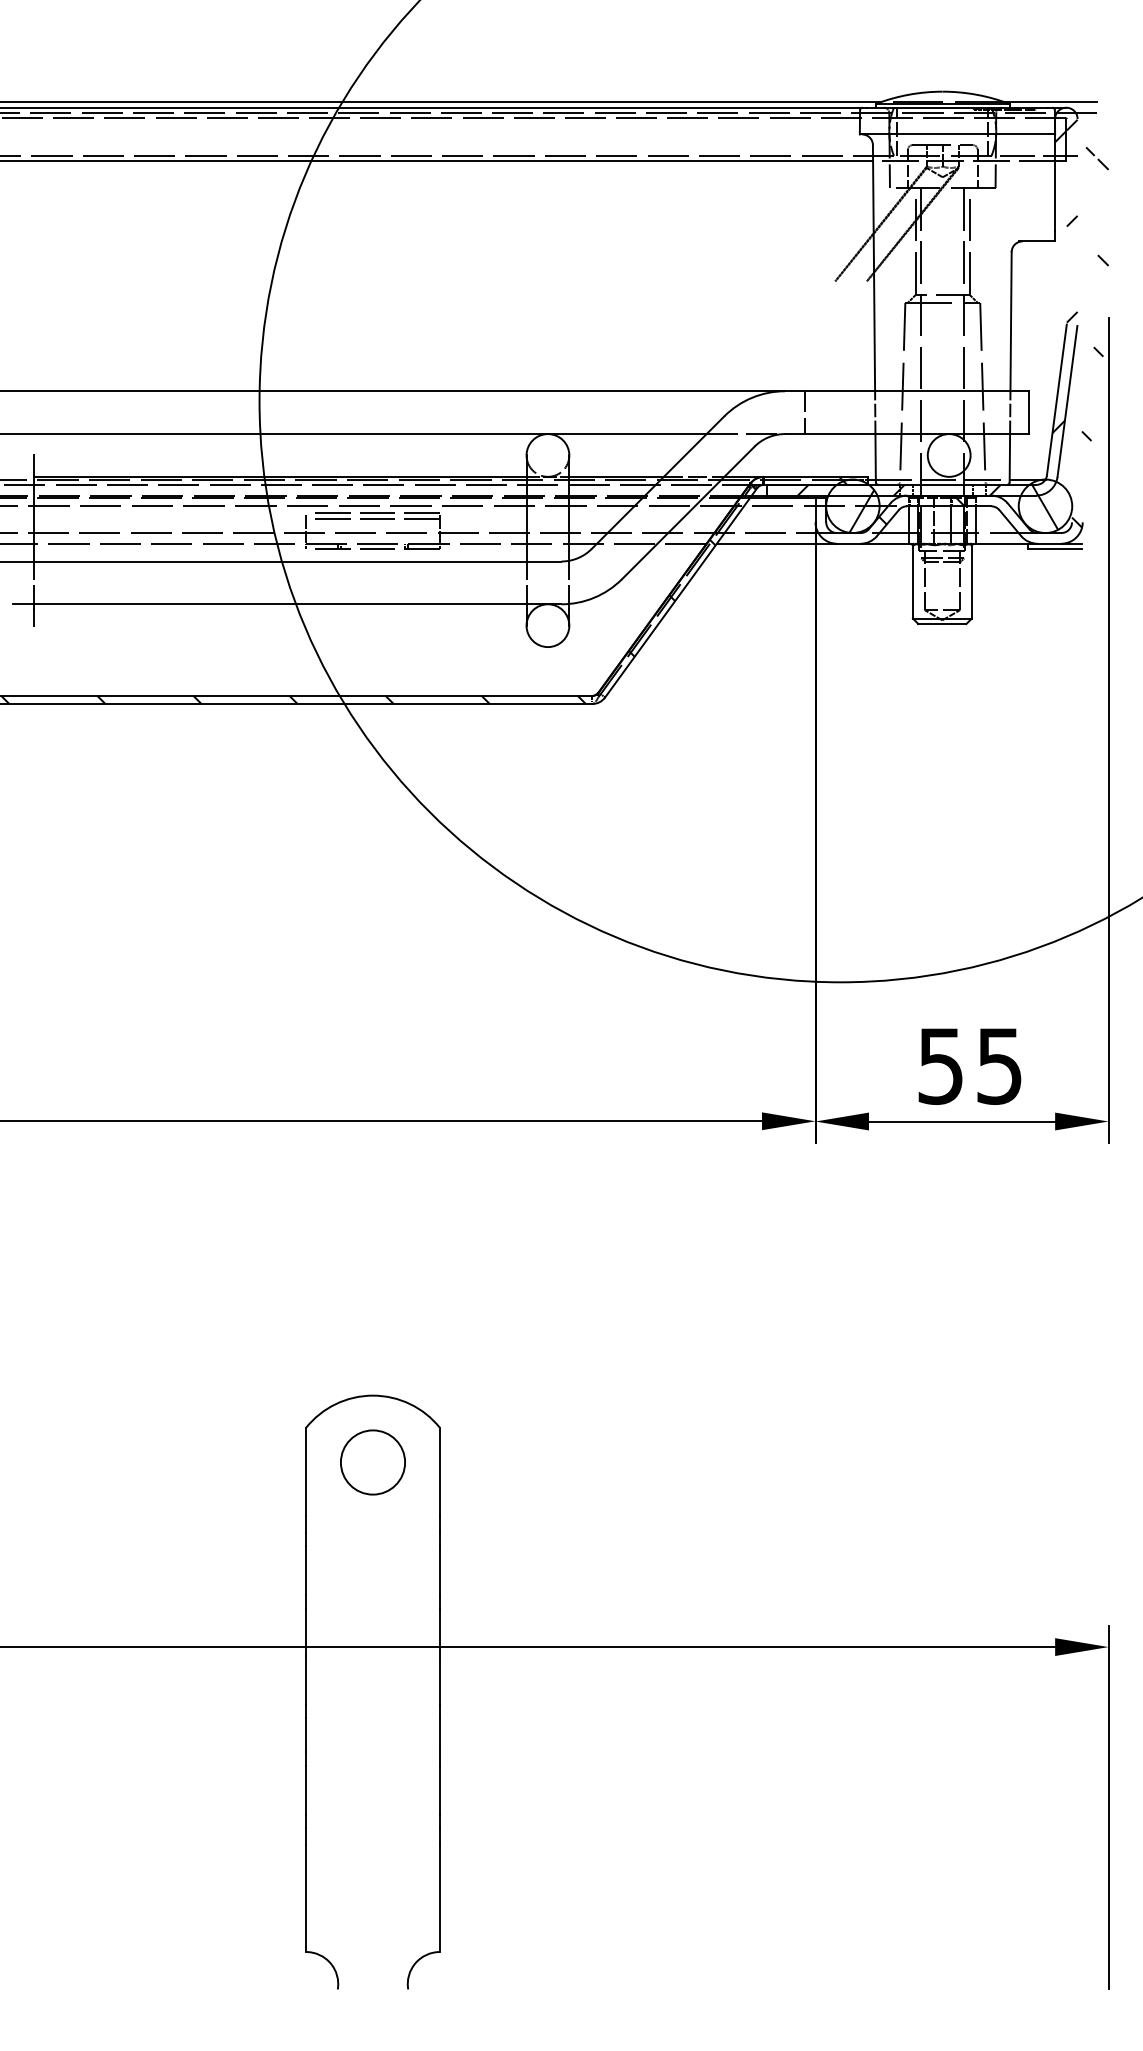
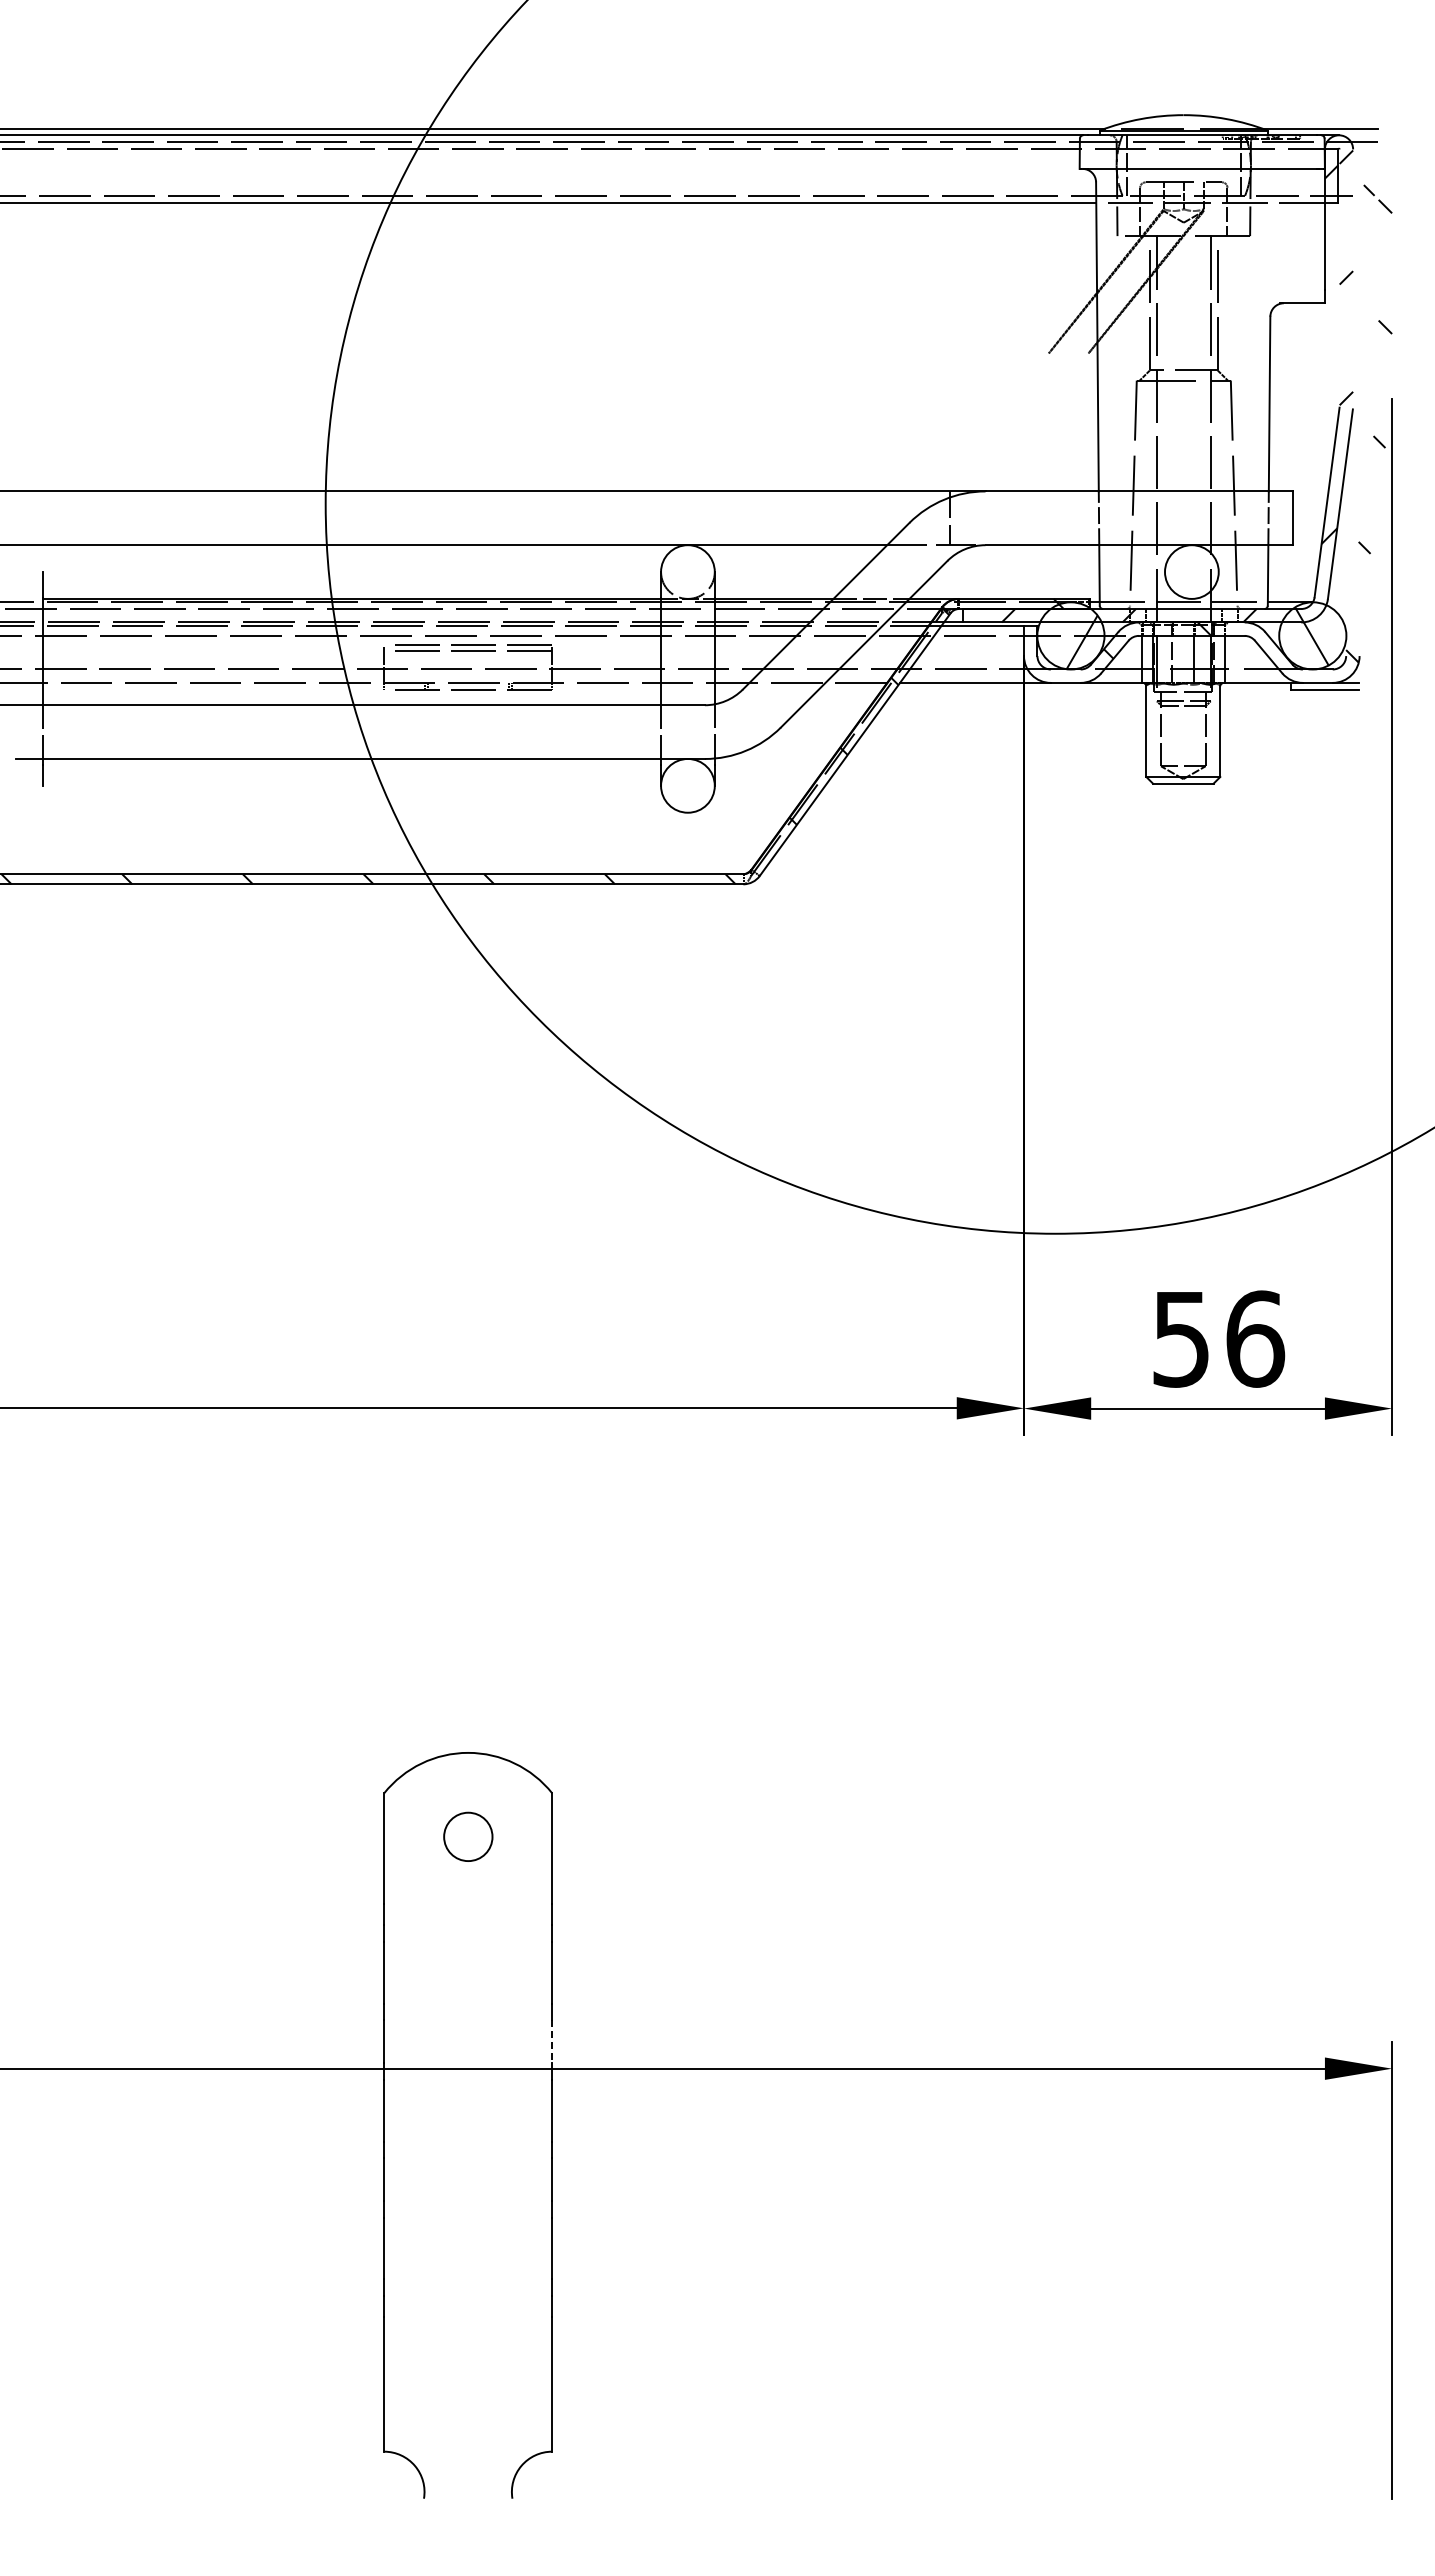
line: (804, 412) -> (950, 518), moved
text: (999, 1065) -> (1255, 1338), 55 -> 56
circle: (373, 1462) -> (468, 1836), size x0.6
line: (440, 1626) -> (552, 2042), solid -> dashed

